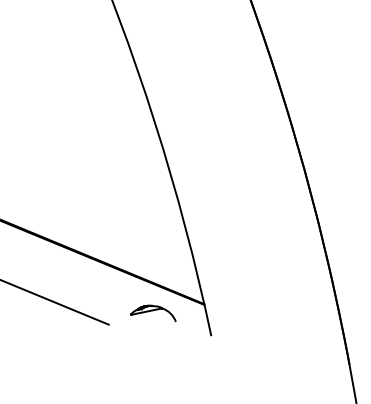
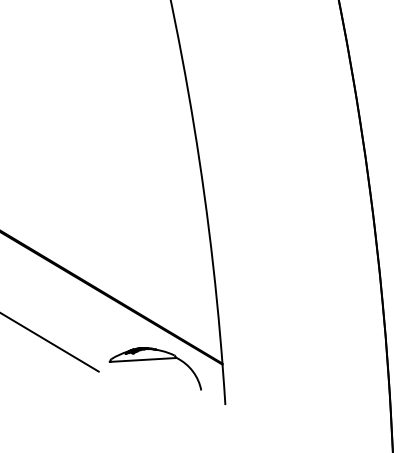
part: (153, 313) -> (157, 365), size x1.67

